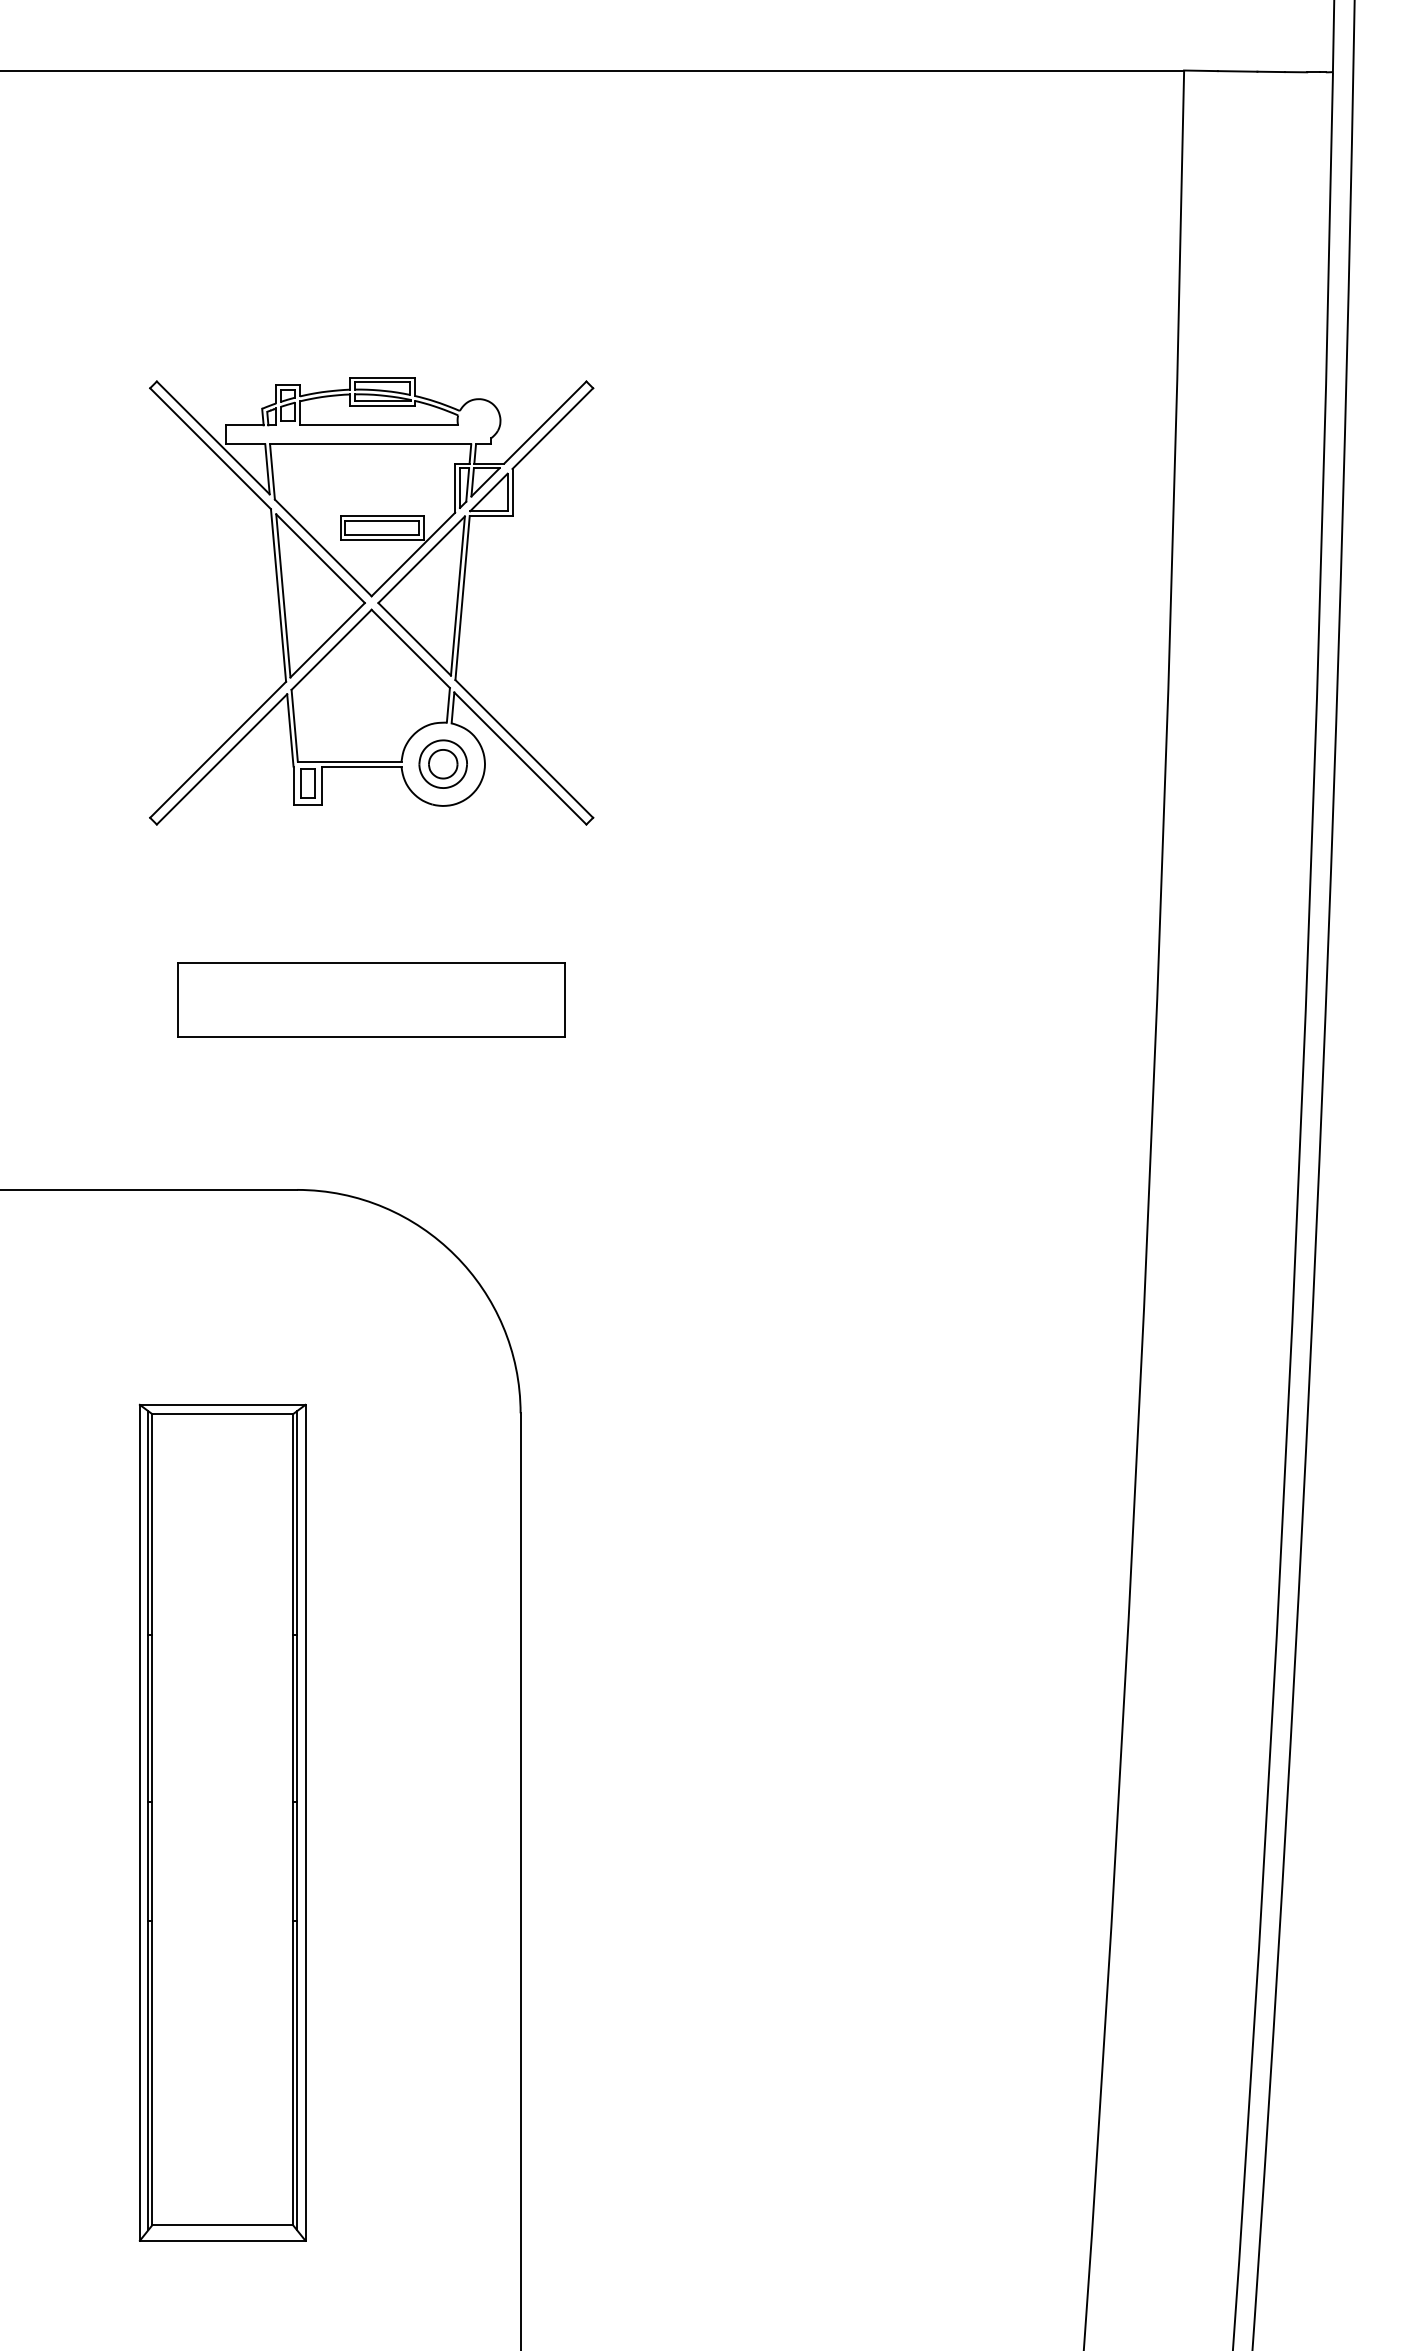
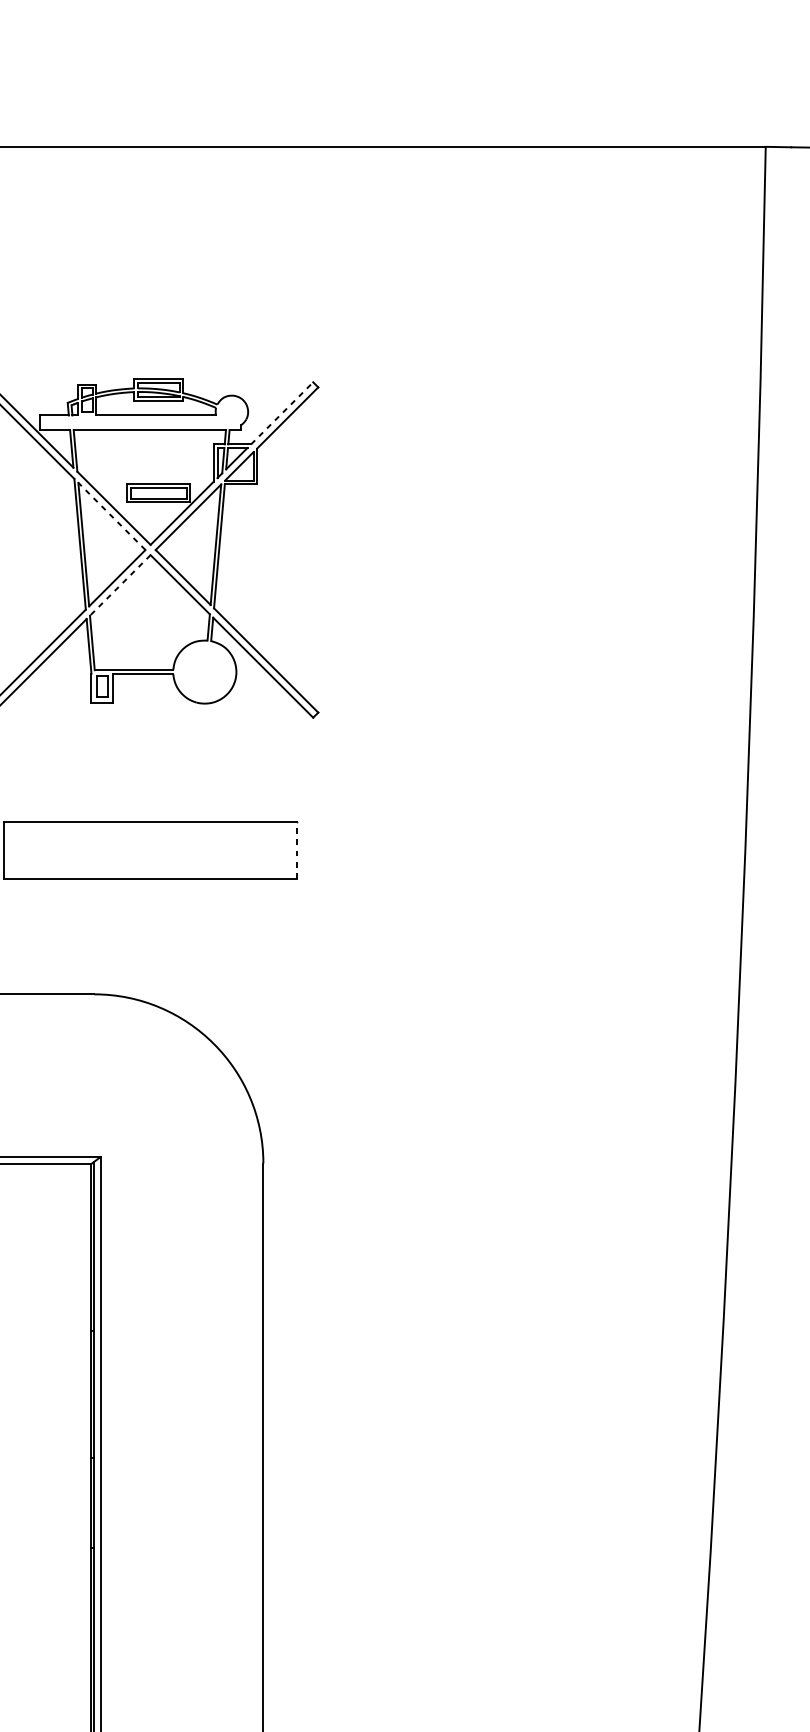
line: (545, 422) -> (282, 413), solid -> dashed
line: (320, 558) -> (111, 516), solid -> dashed
line: (331, 649) -> (120, 585), solid -> dashed
part: (442, 763) -> (204, 671), removed
line: (565, 999) -> (297, 850), solid -> dashed

